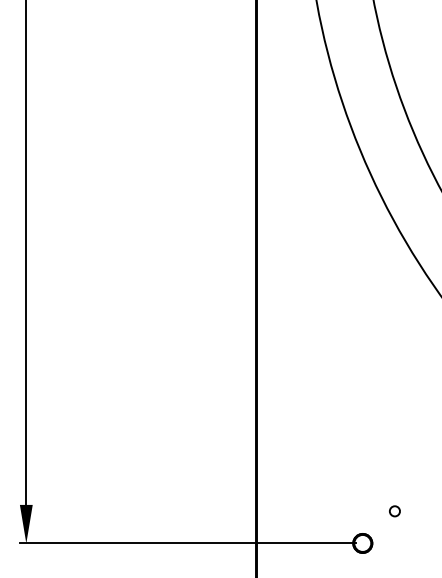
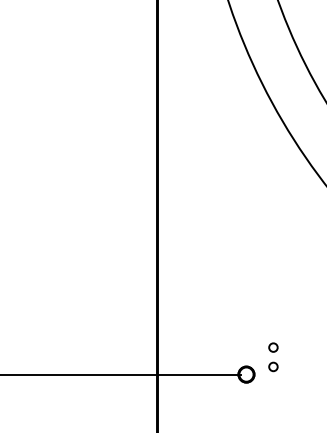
circle: (394, 534) -> (273, 367), added

